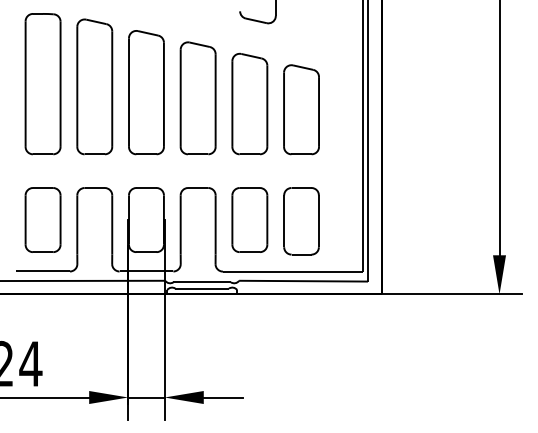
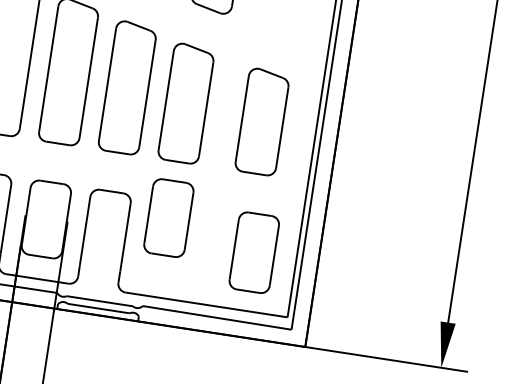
part: (301, 109) -> (262, 121), moved
part: (249, 219) -> (168, 217), moved
part: (301, 221) -> (254, 252), moved

